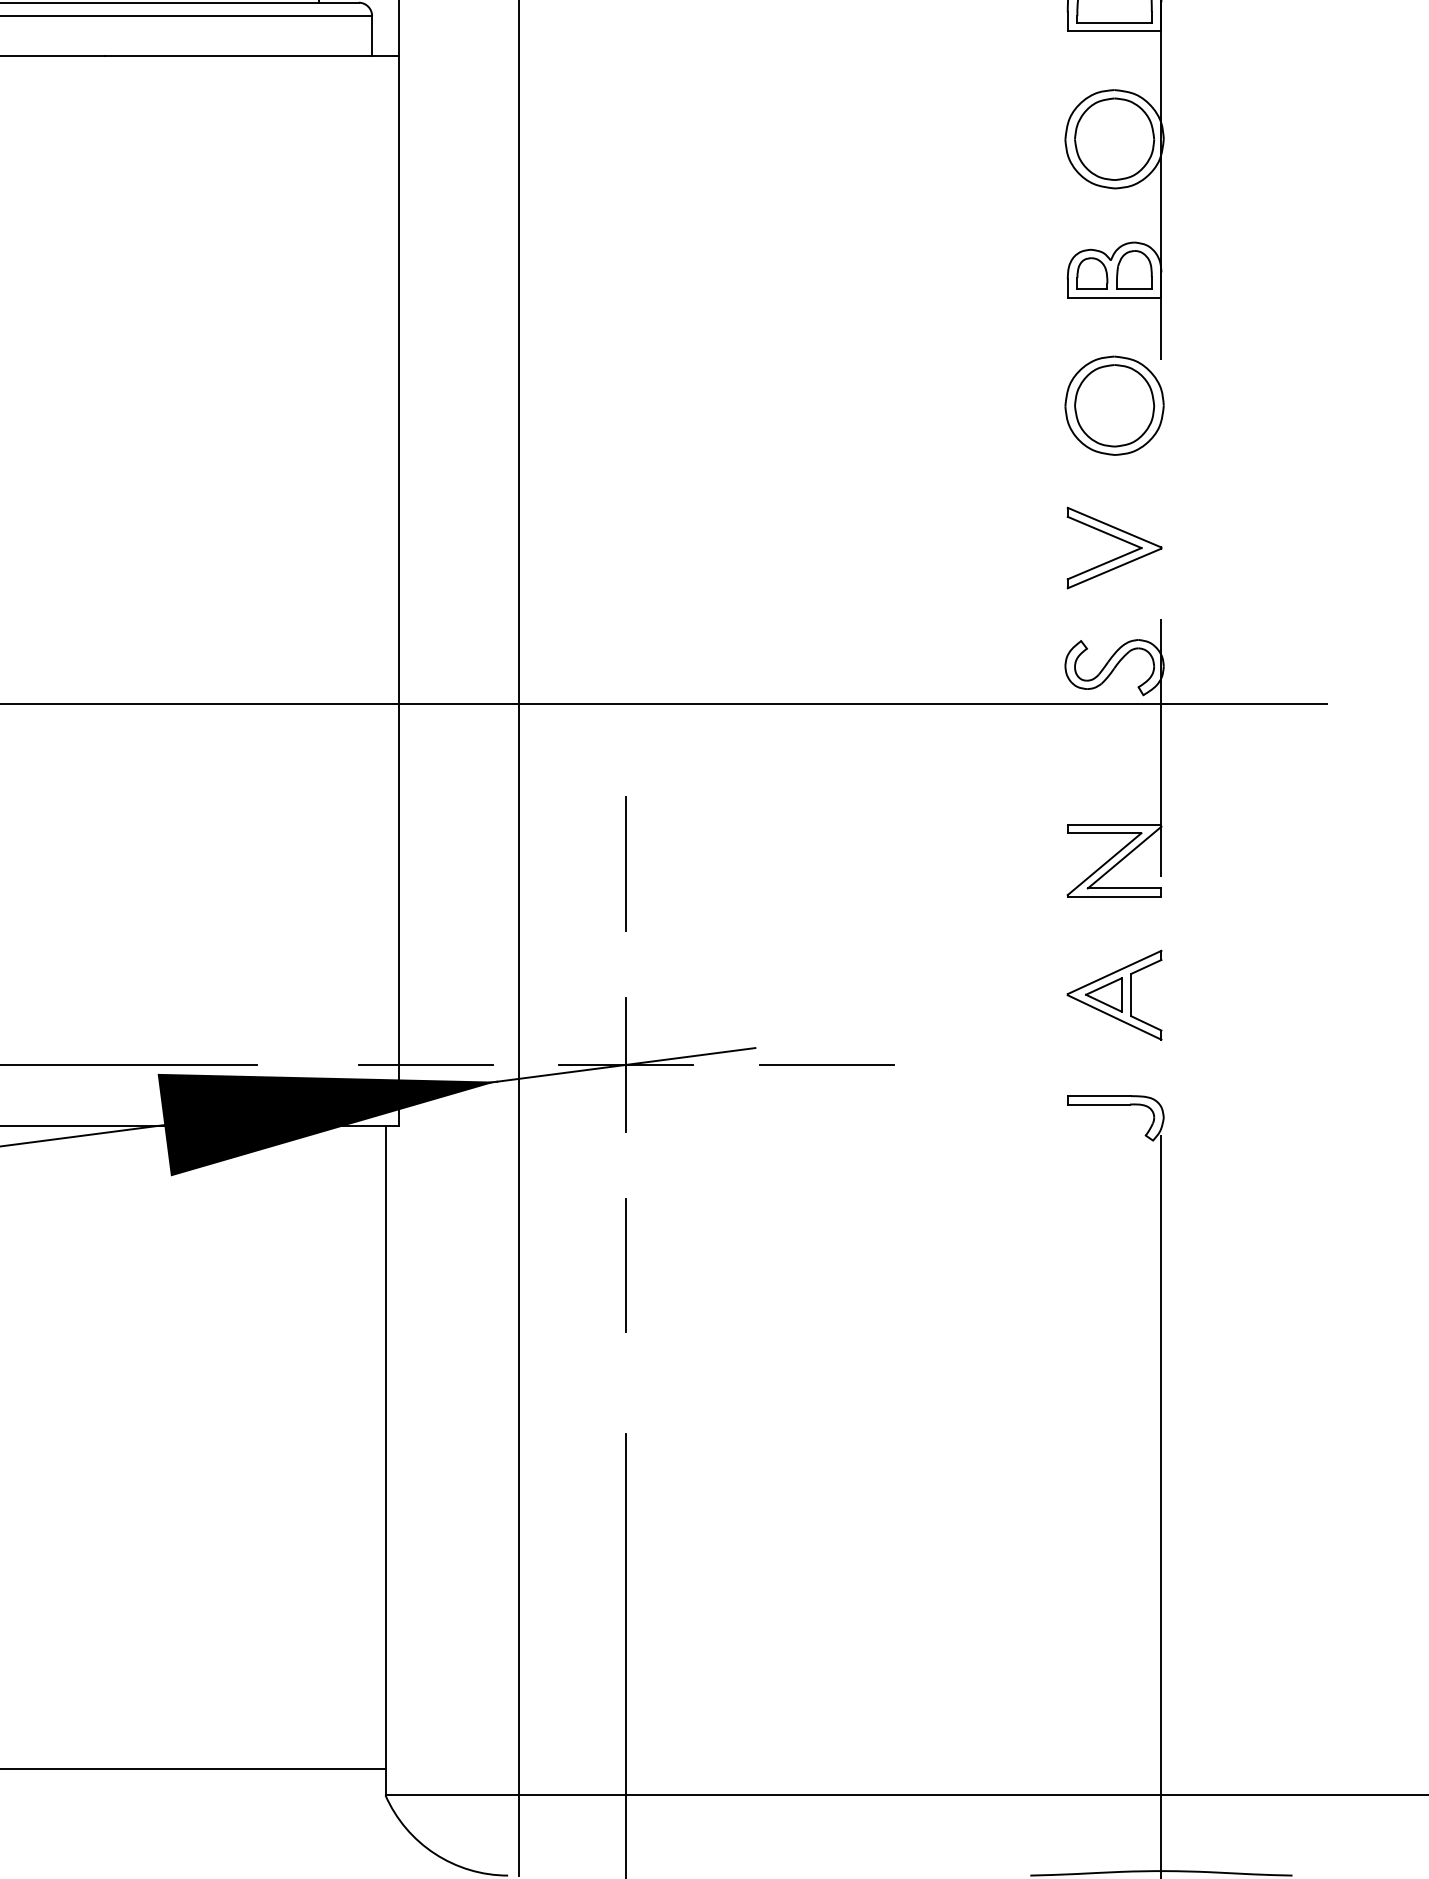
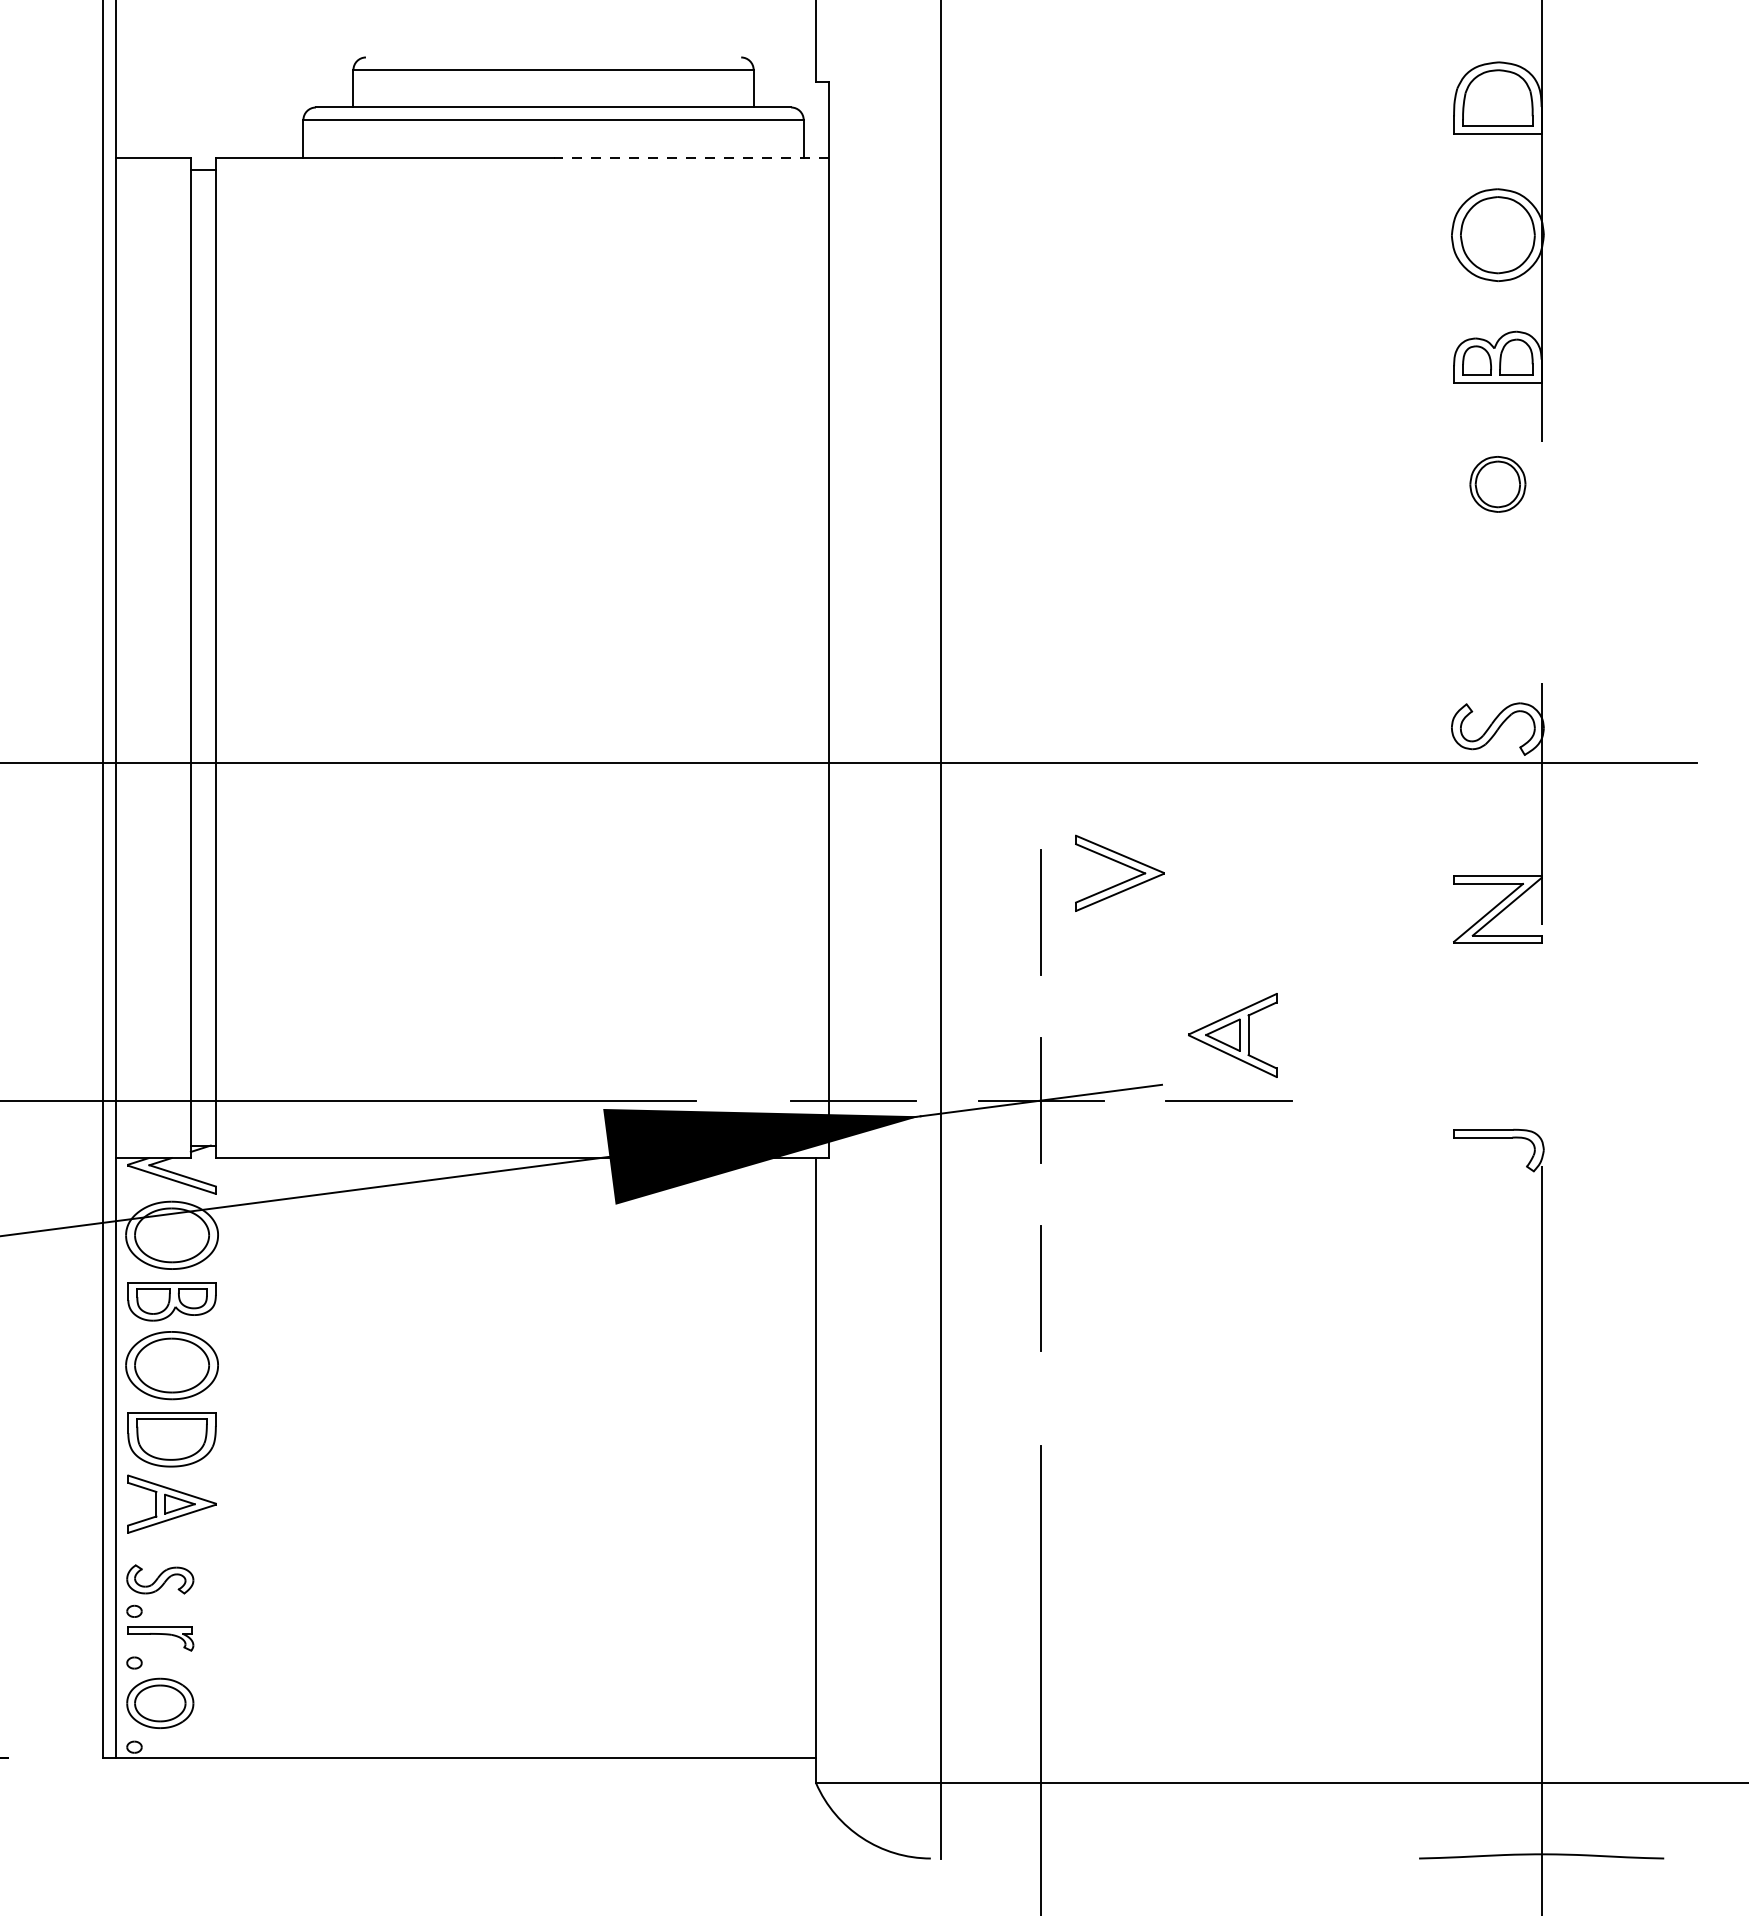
line: (252, 56) -> (691, 157), solid -> dashed
part: (1114, 405) -> (1497, 484), size x0.6
part: (1118, 539) -> (1123, 865), moved
part: (1114, 995) -> (1232, 1035), moved

